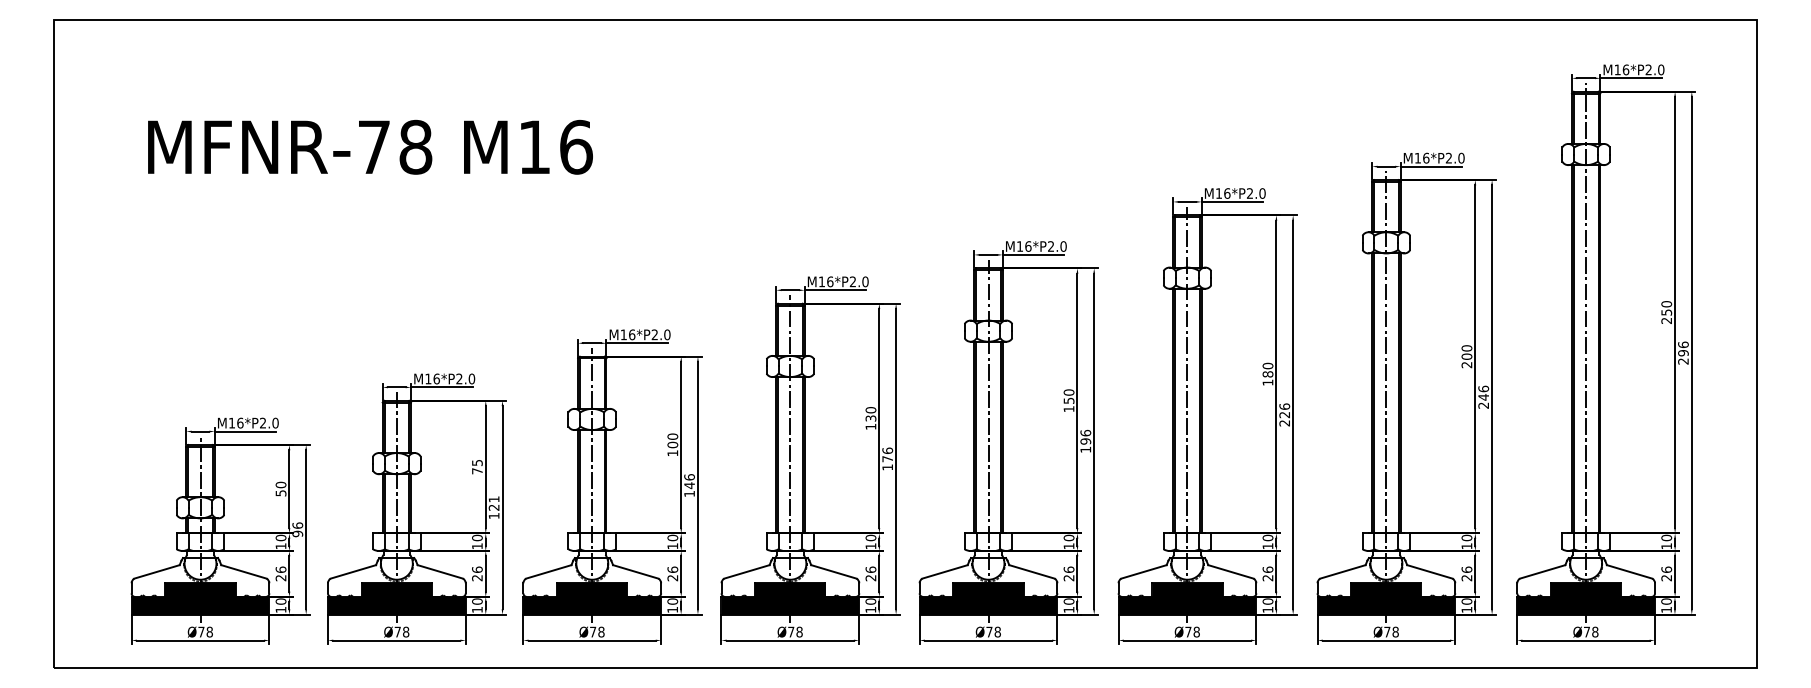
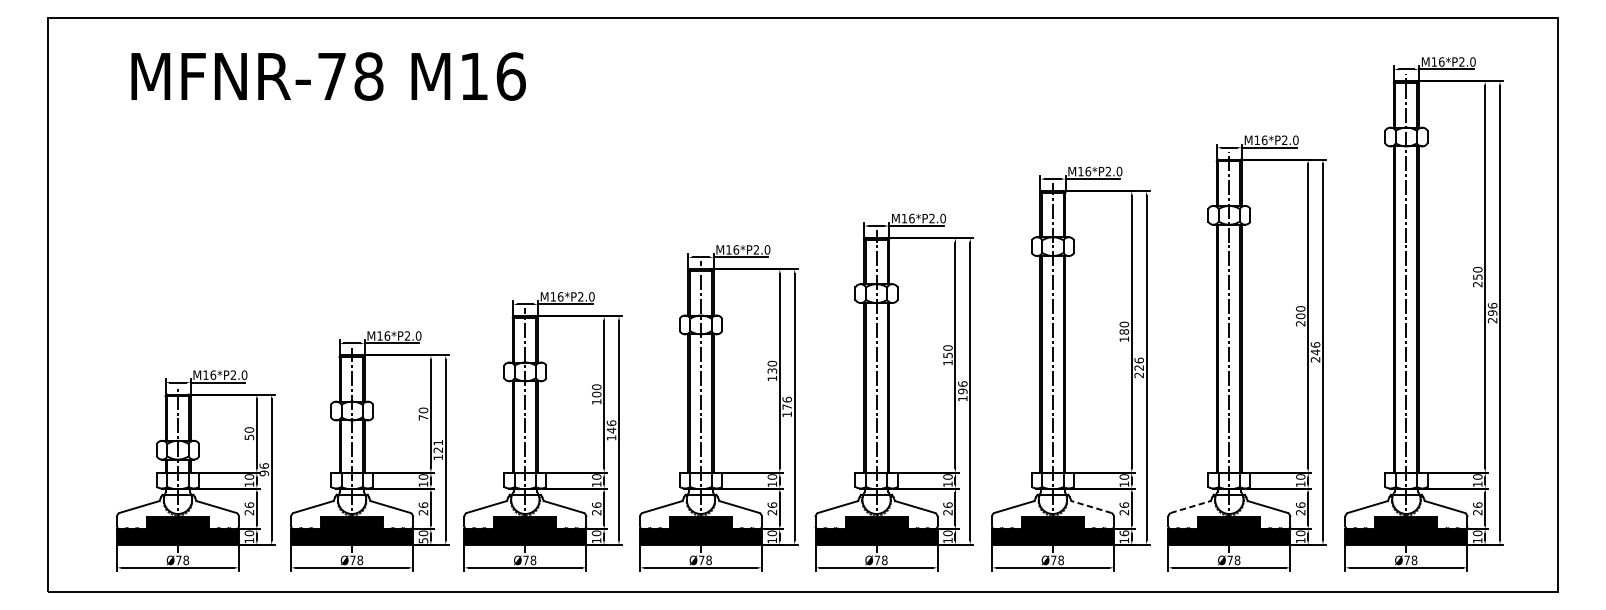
text: (370, 146) -> (328, 75), moved
text: (477, 462) -> (423, 410), 75 -> 70
line: (1230, 571) -> (1091, 506), solid -> dashed
line: (1342, 571) -> (1190, 506), solid -> dashed
text: (1267, 601) -> (1123, 533), 10 -> 16
text: (477, 609) -> (423, 540), 10 -> 50

